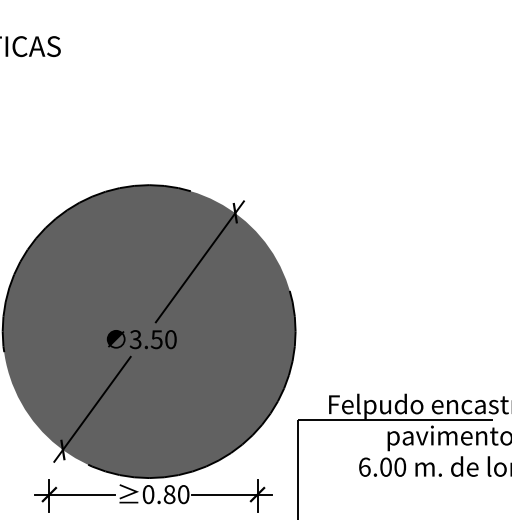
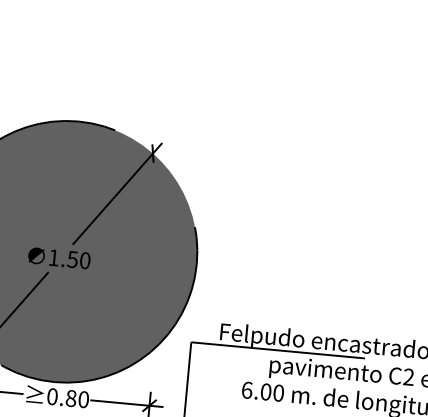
text: (135, 339) -> (53, 257), 3.50 -> 1.50

